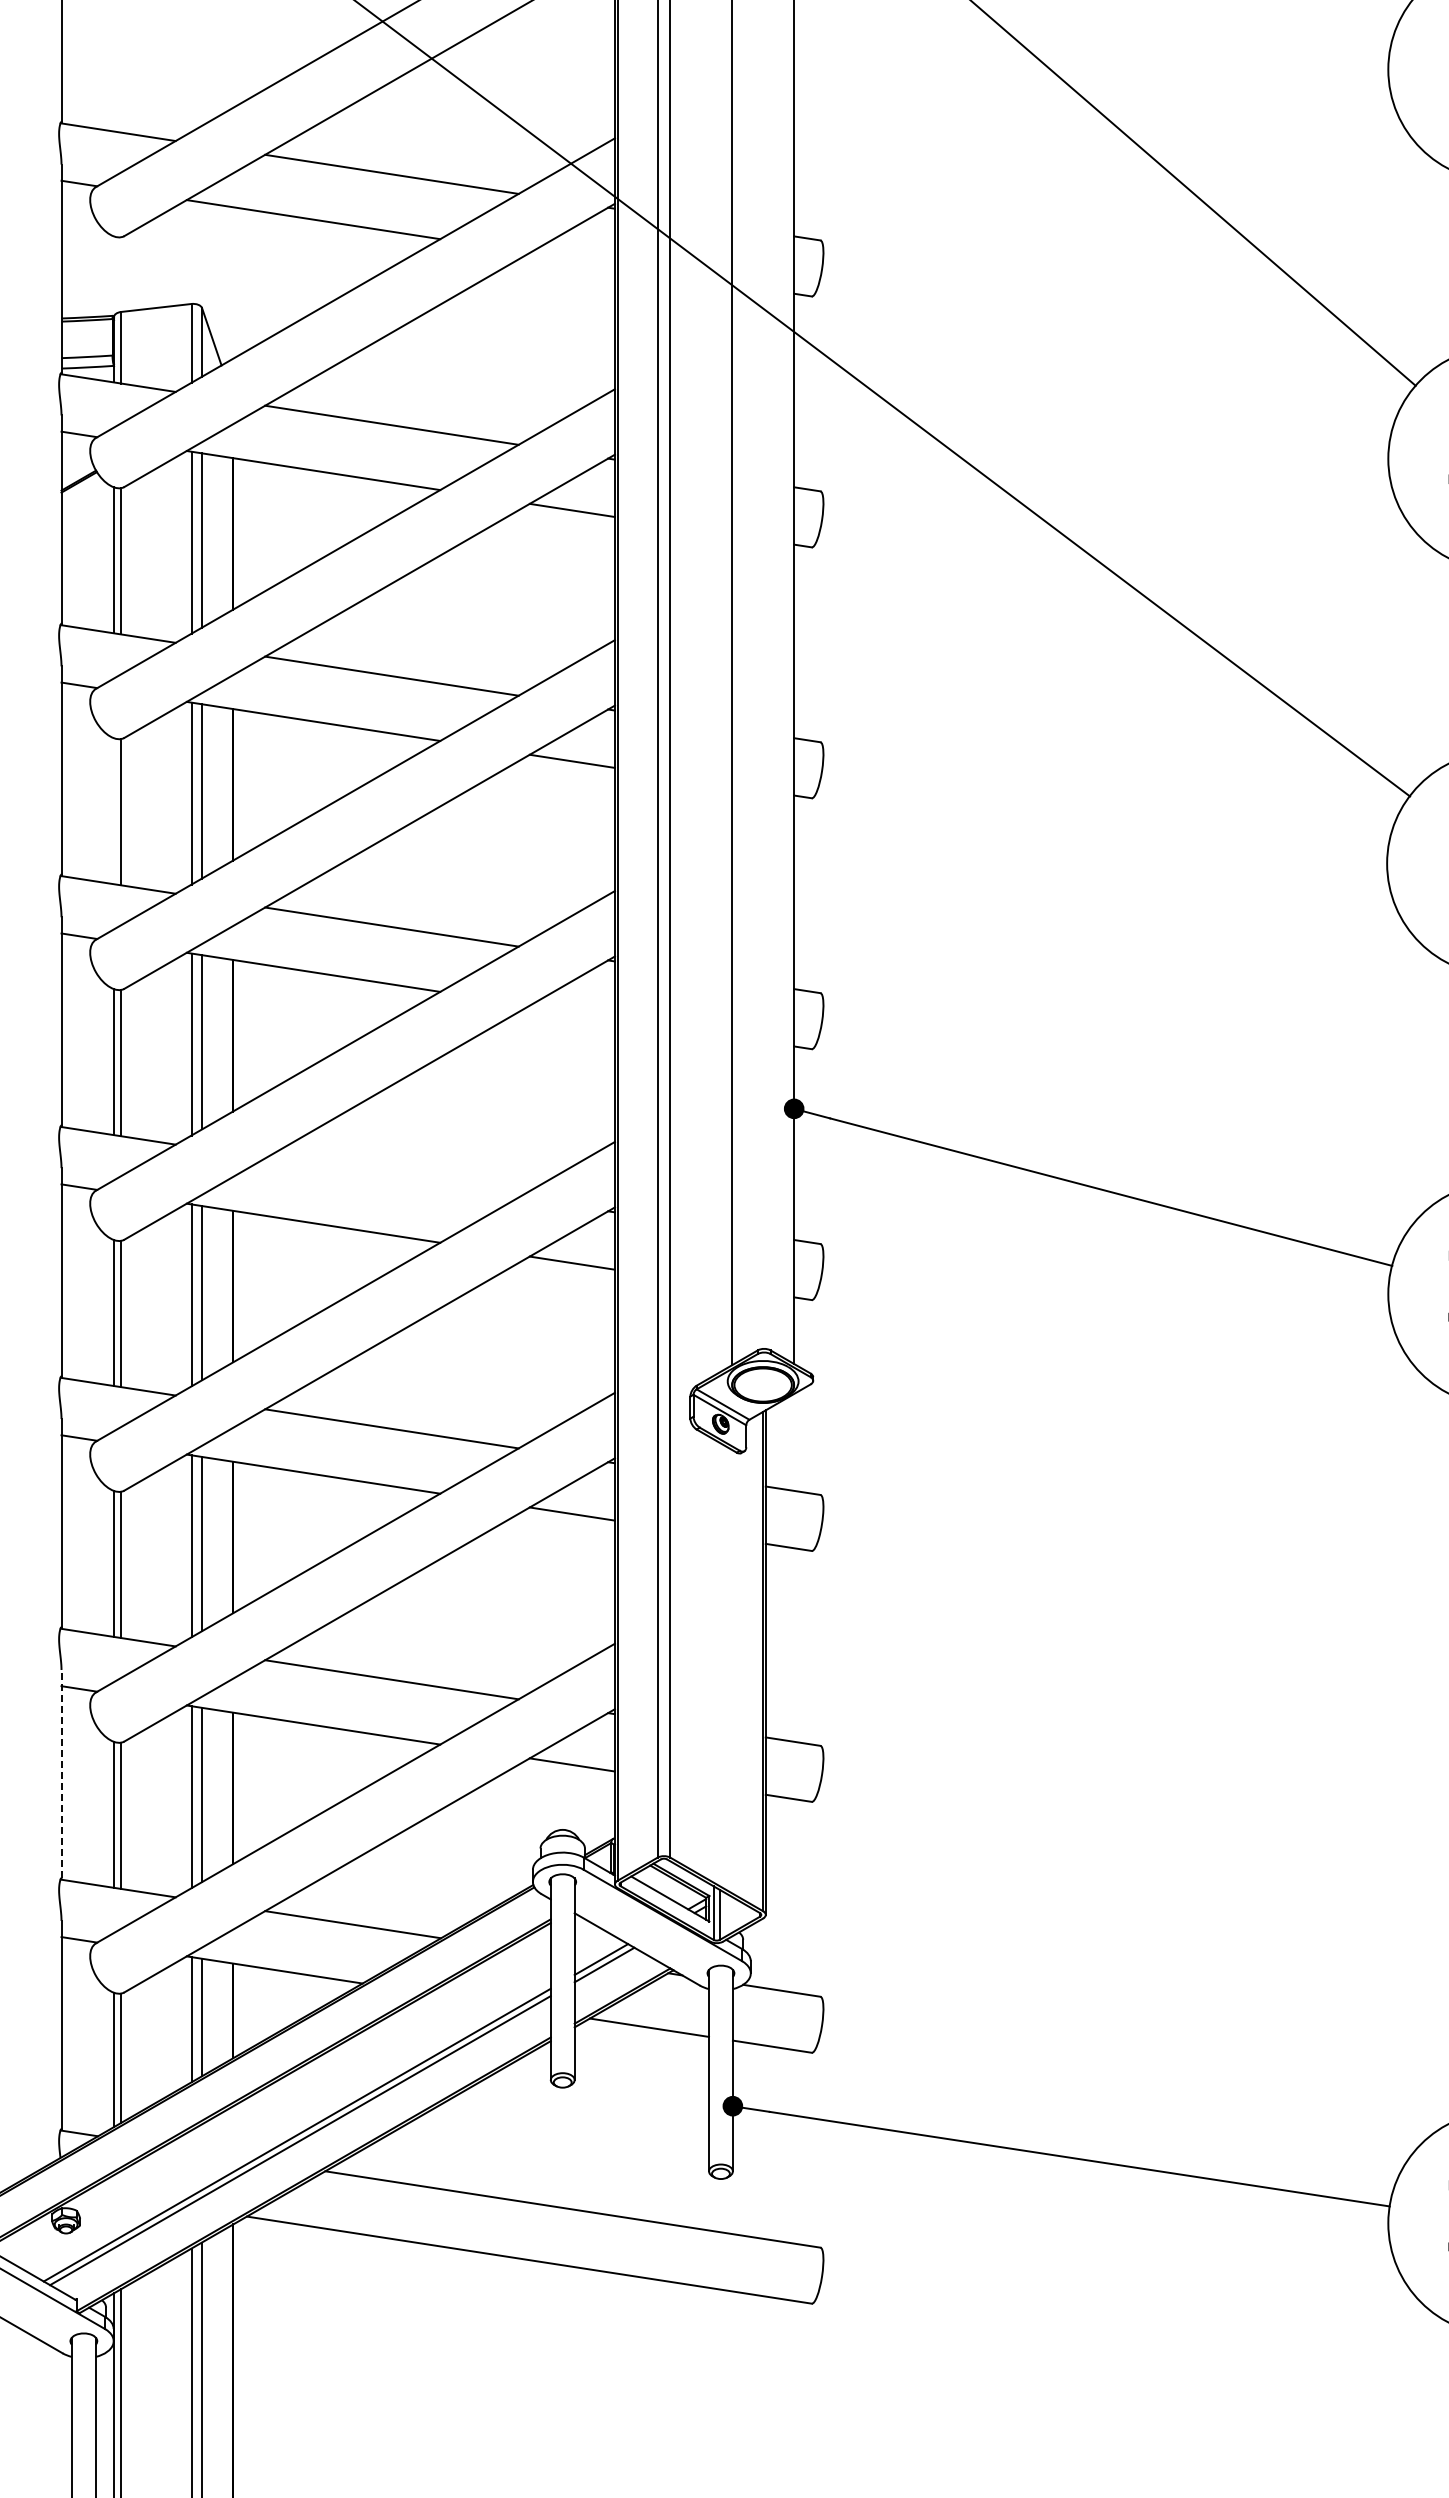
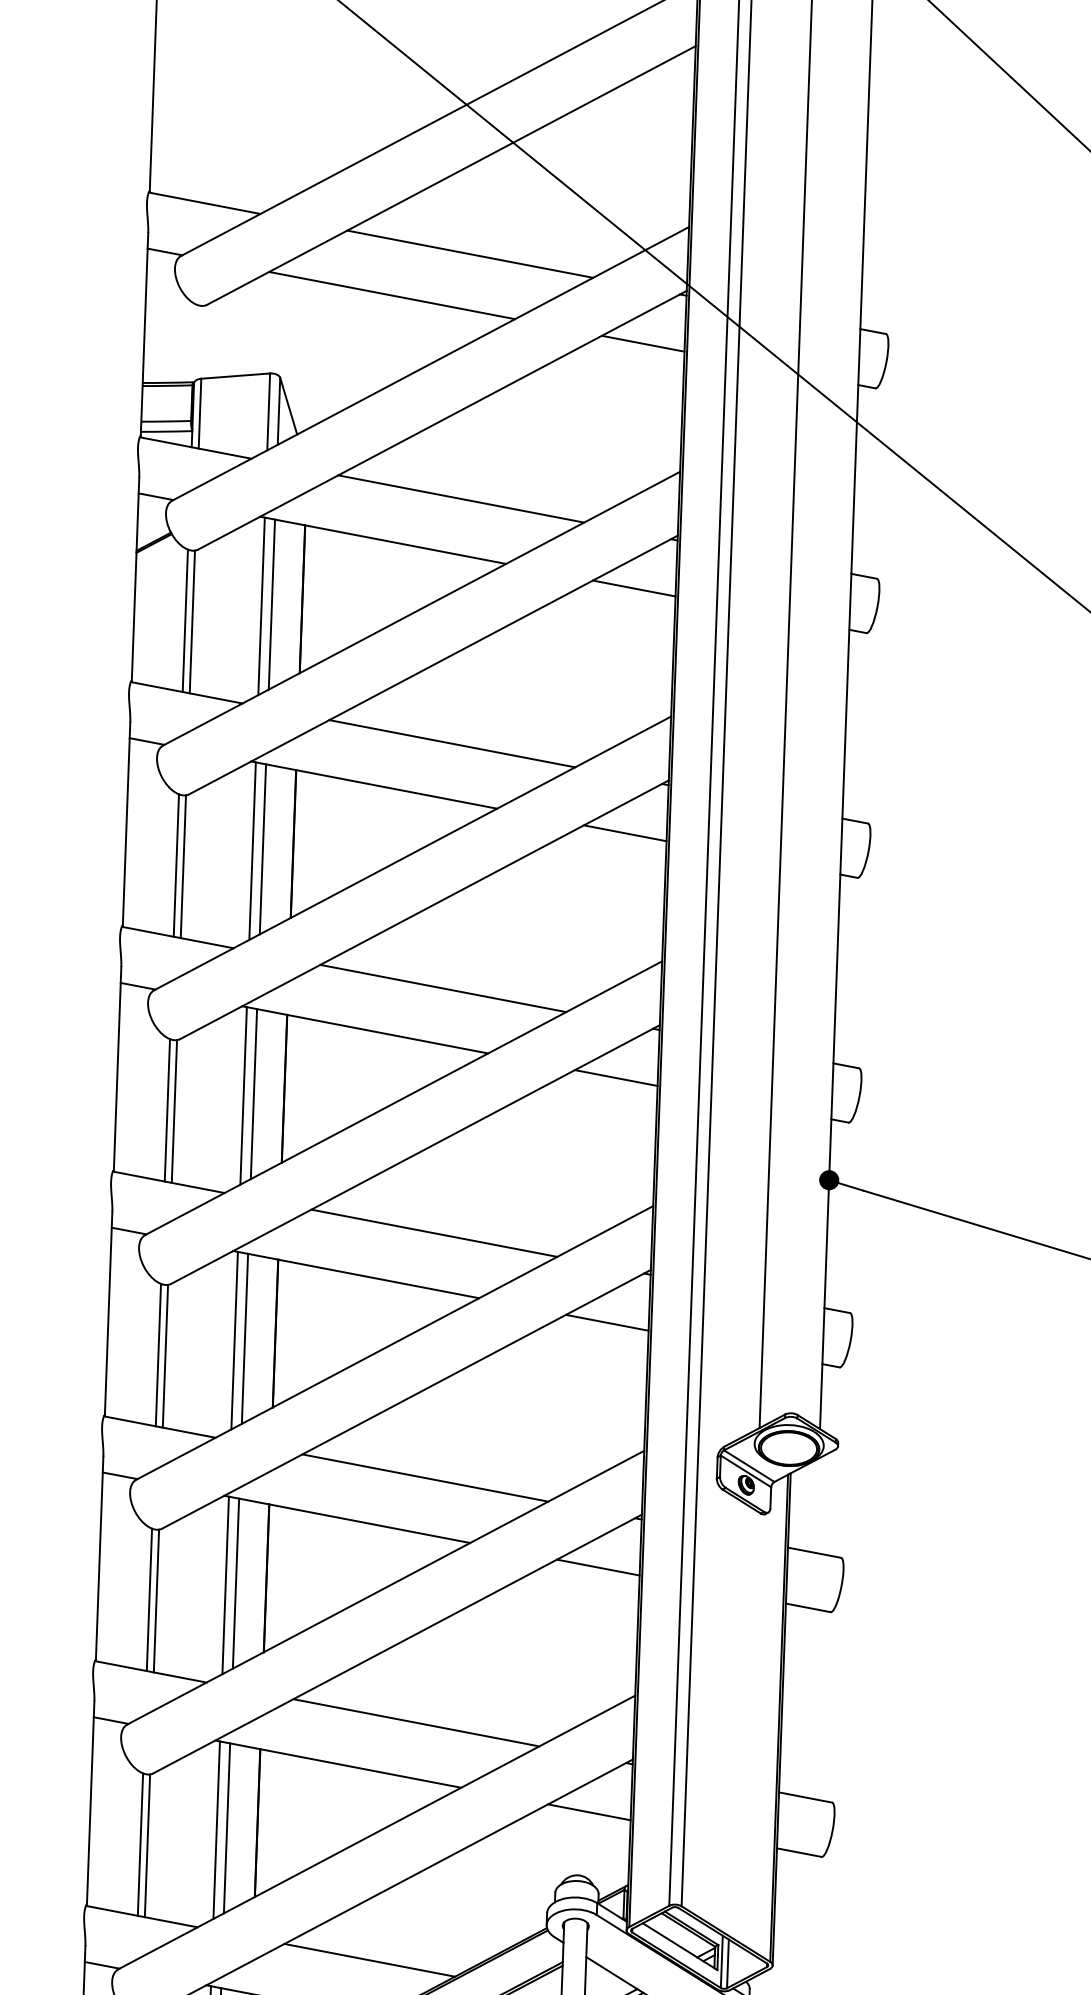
line: (571, 259) -> (642, 343), added
line: (114, 811) -> (176, 865), added
line: (571, 1011) -> (615, 1077), added
line: (391, 1177) -> (433, 1232), added
line: (61, 1773) -> (90, 1802), dashed -> solid

